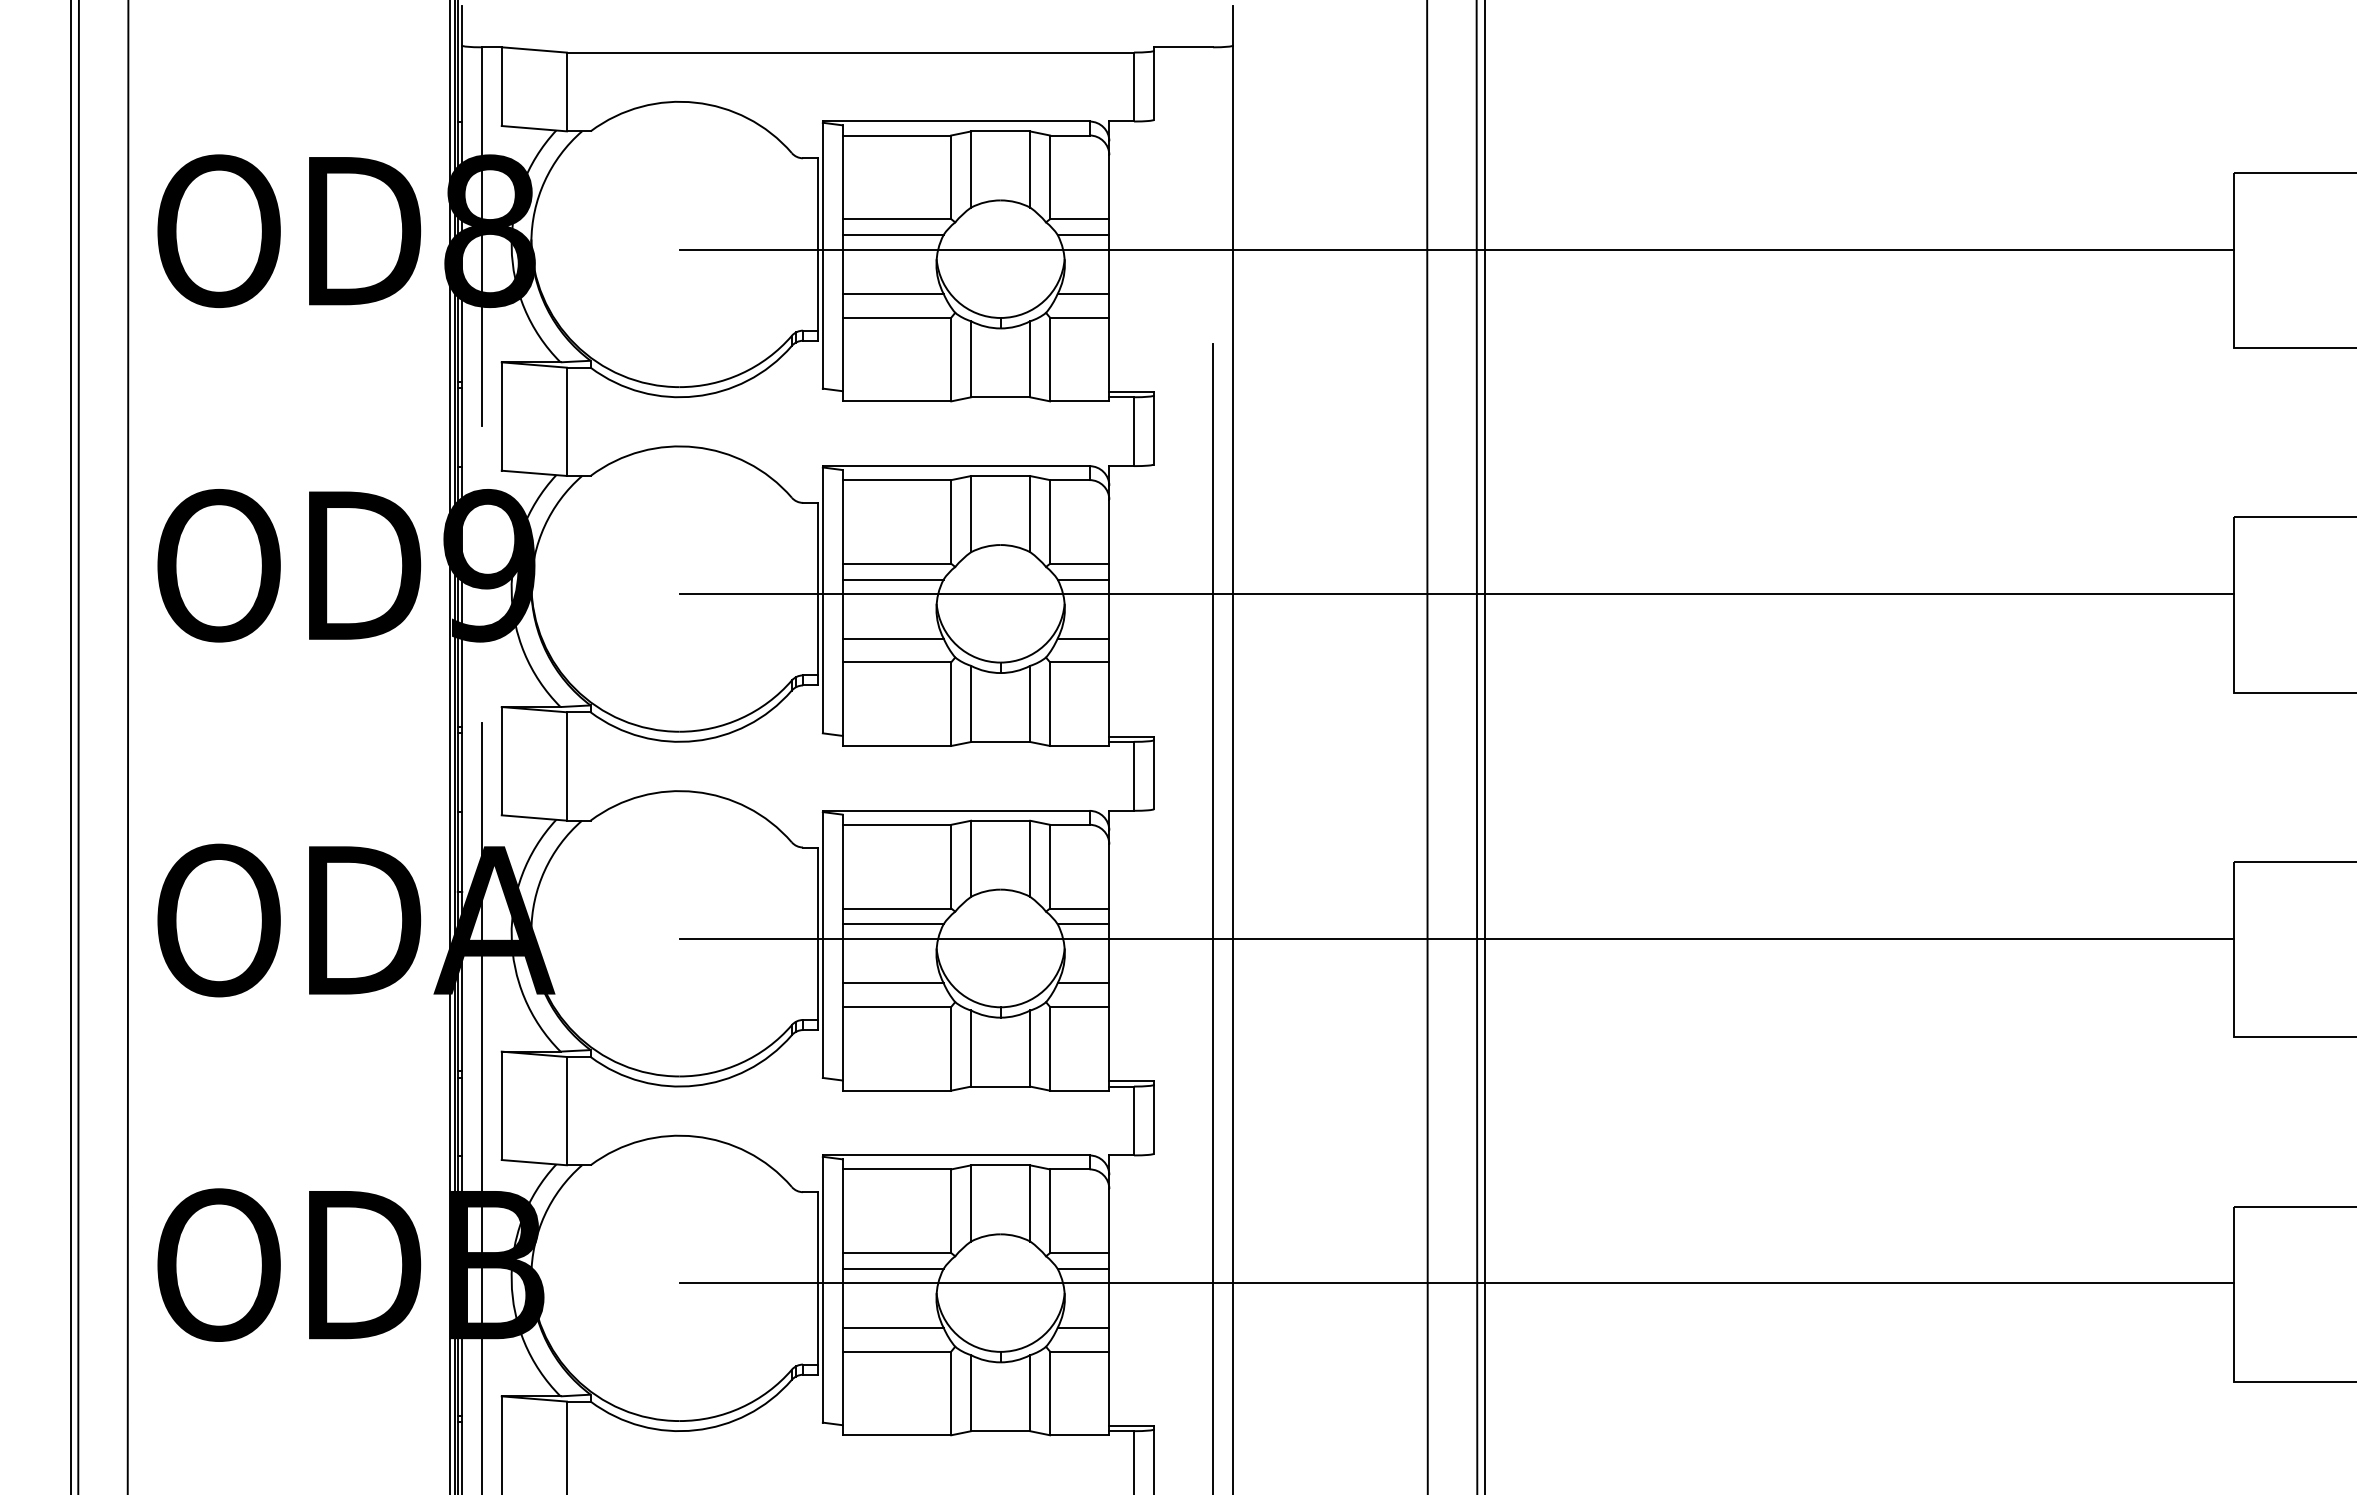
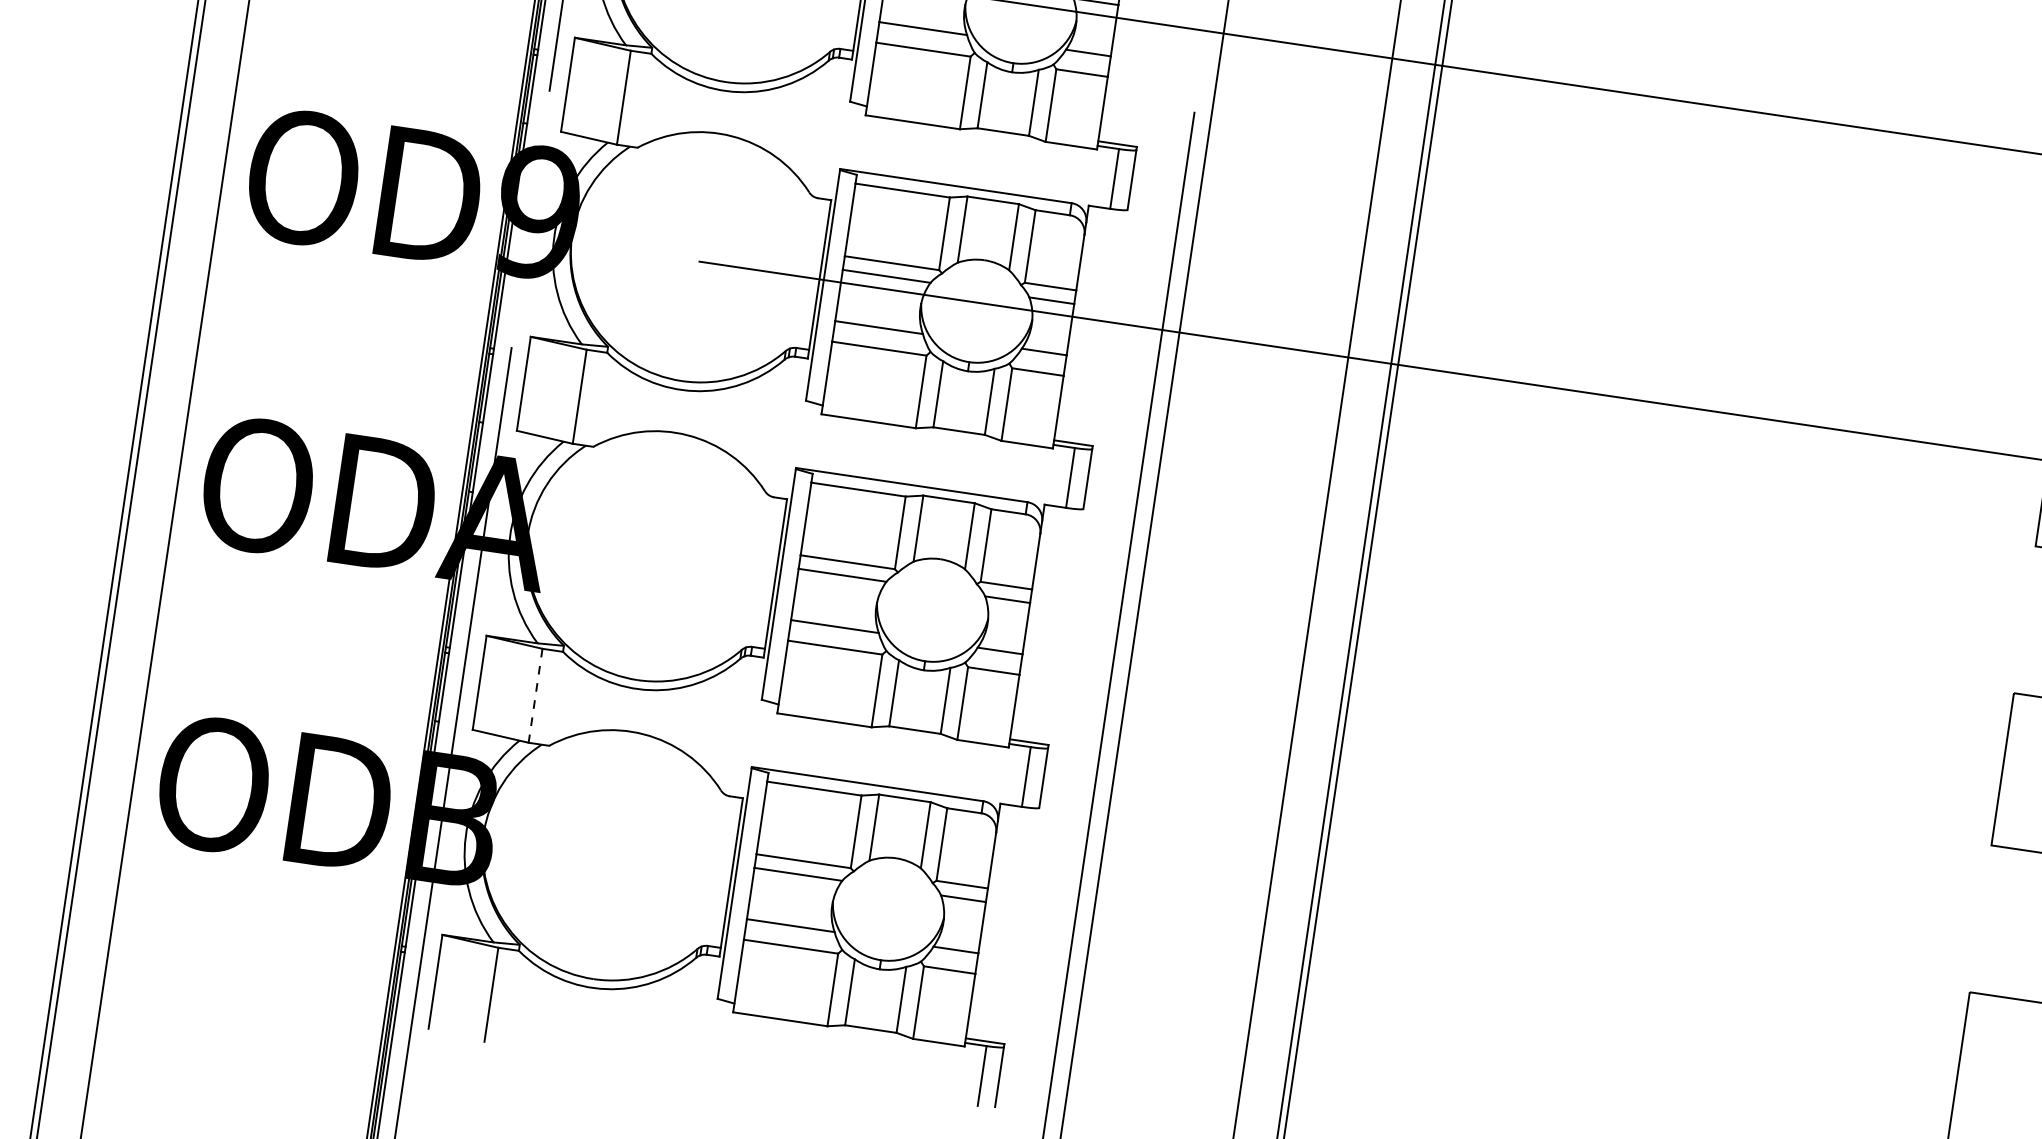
line: (1456, 938) -> (1329, 659), removed
line: (566, 1111) -> (535, 696), solid -> dashed
line: (1456, 1283) -> (1285, 959), removed

